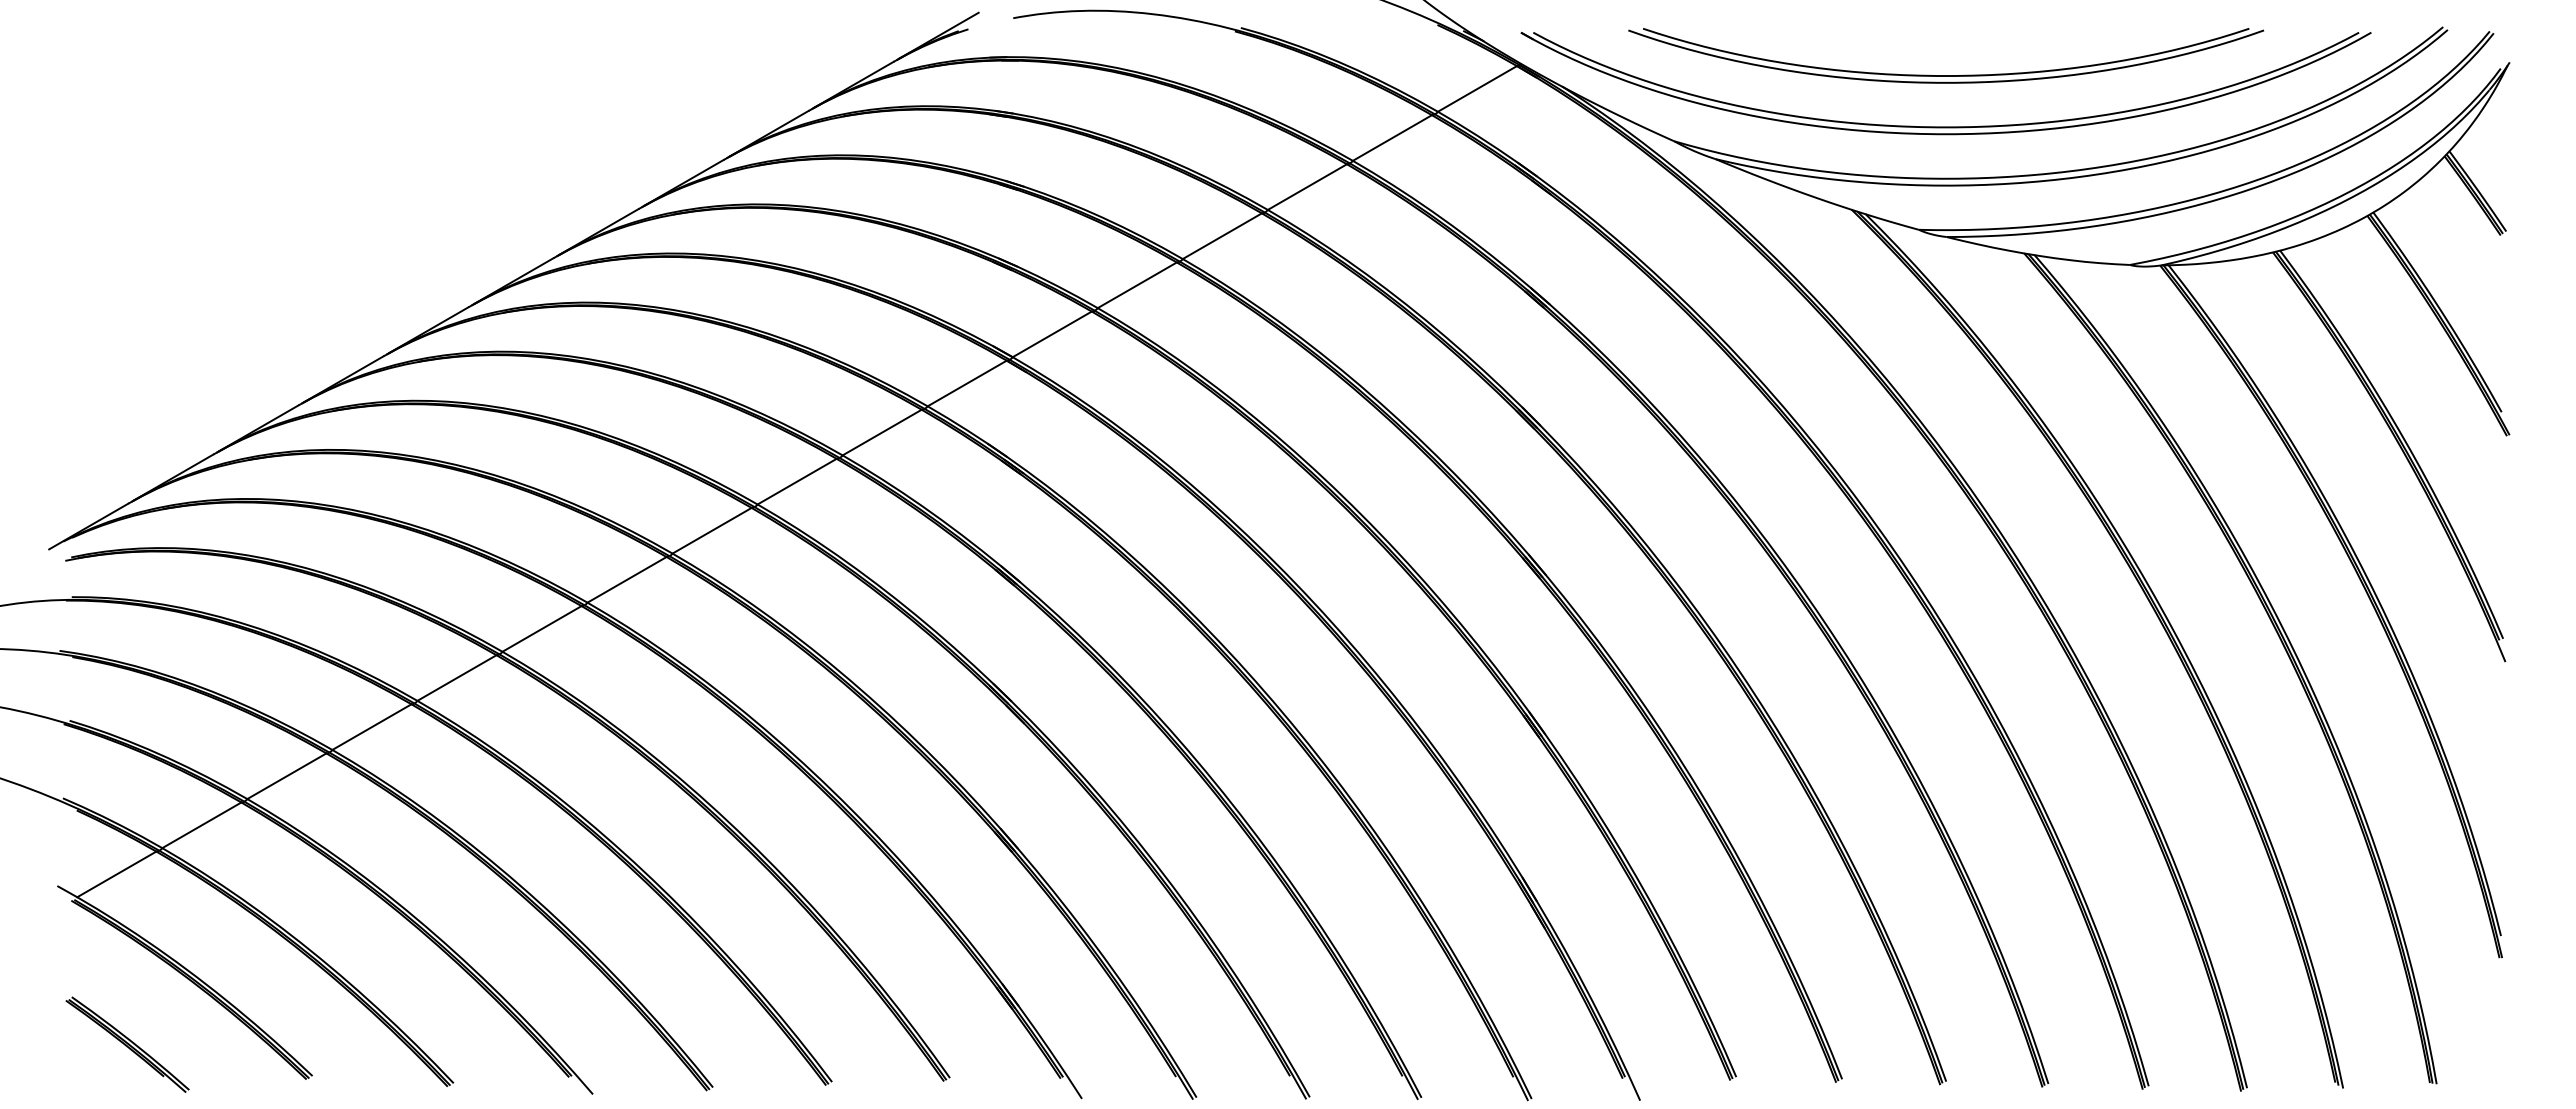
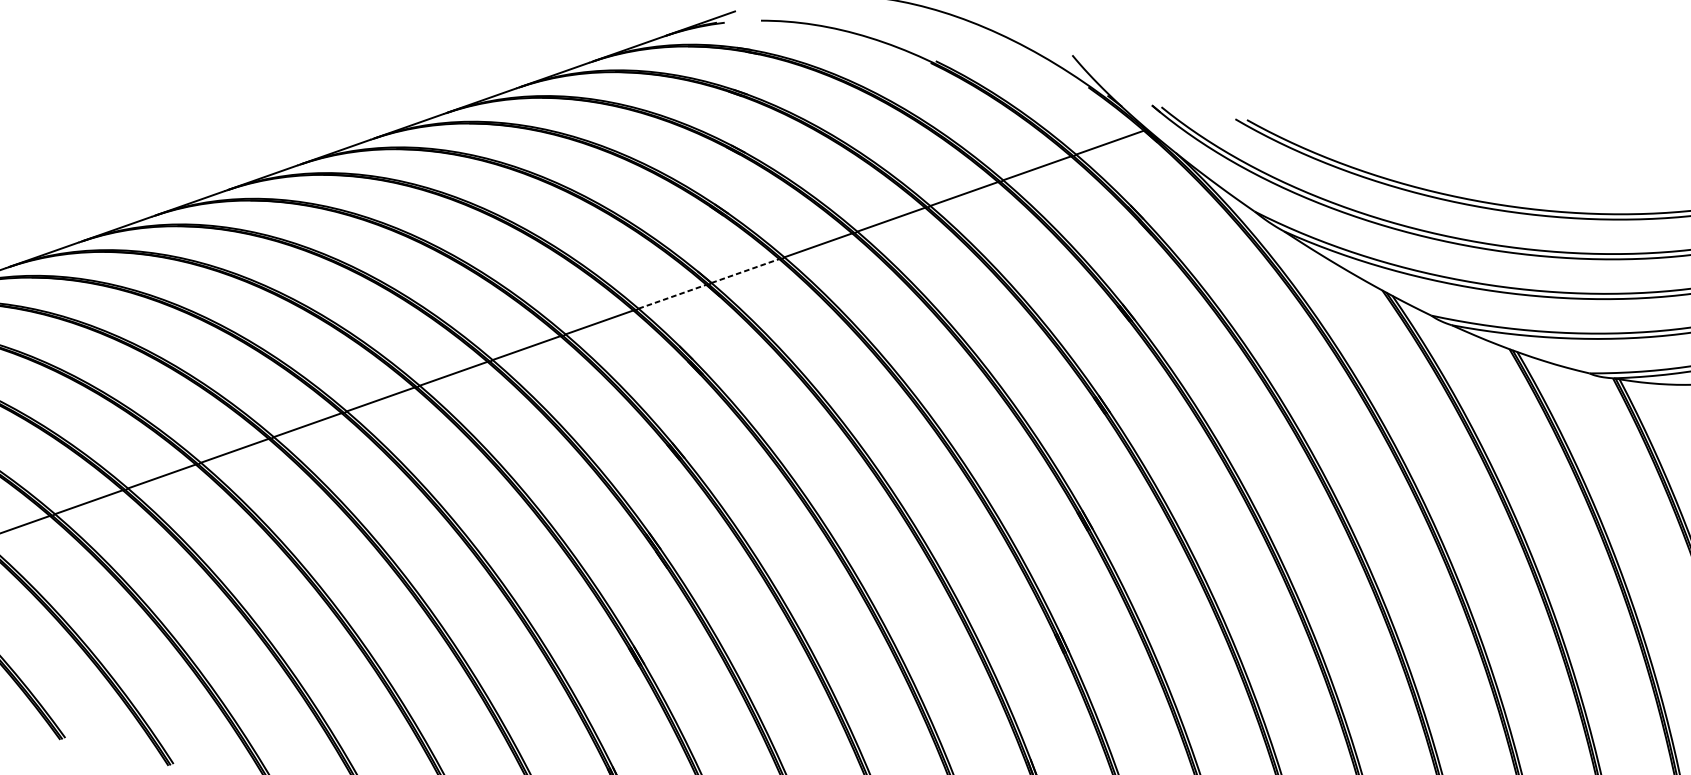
line: (1052, 334) -> (745, 271), solid -> dashed
line: (967, 383) -> (672, 296), solid -> dashed

